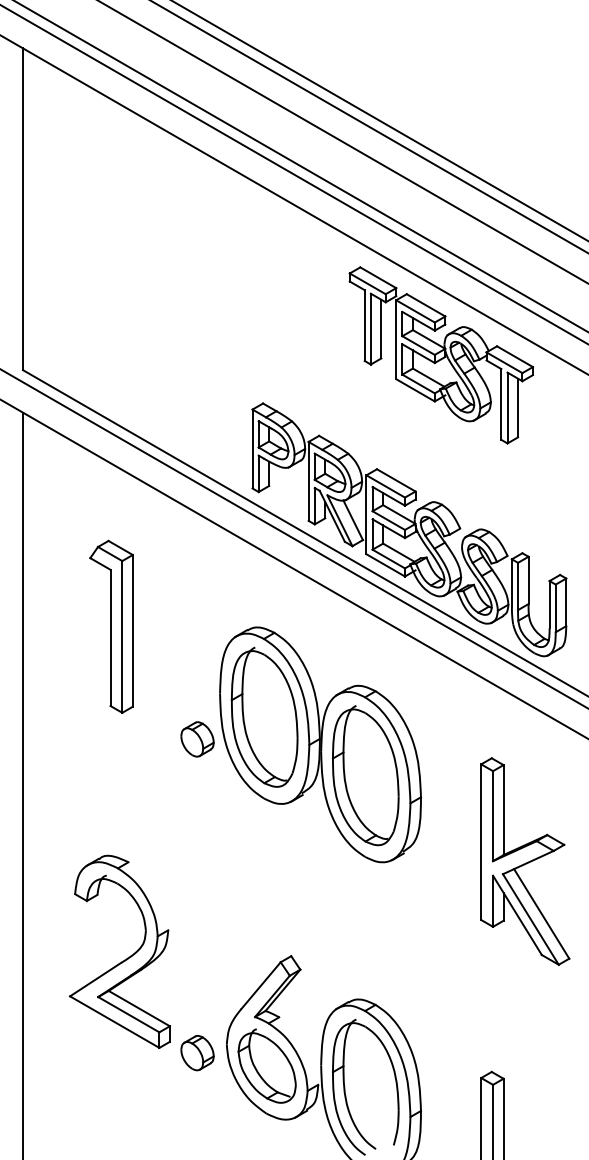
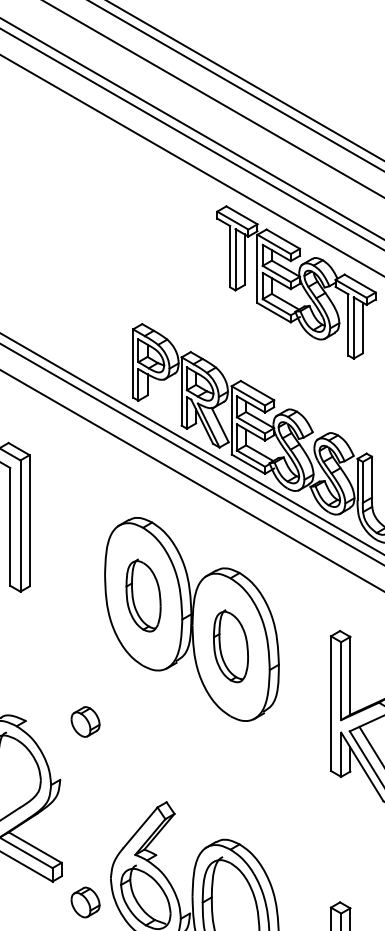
part: (264, 716) -> (143, 594), size x0.6
part: (197, 739) -> (85, 722), moved
part: (365, 775) -> (230, 645), size x0.6
part: (197, 1053) -> (85, 902), moved

